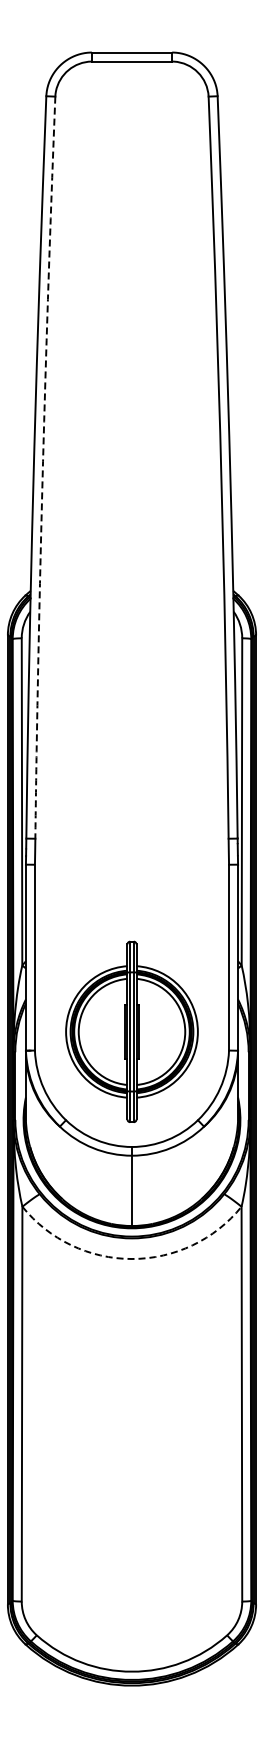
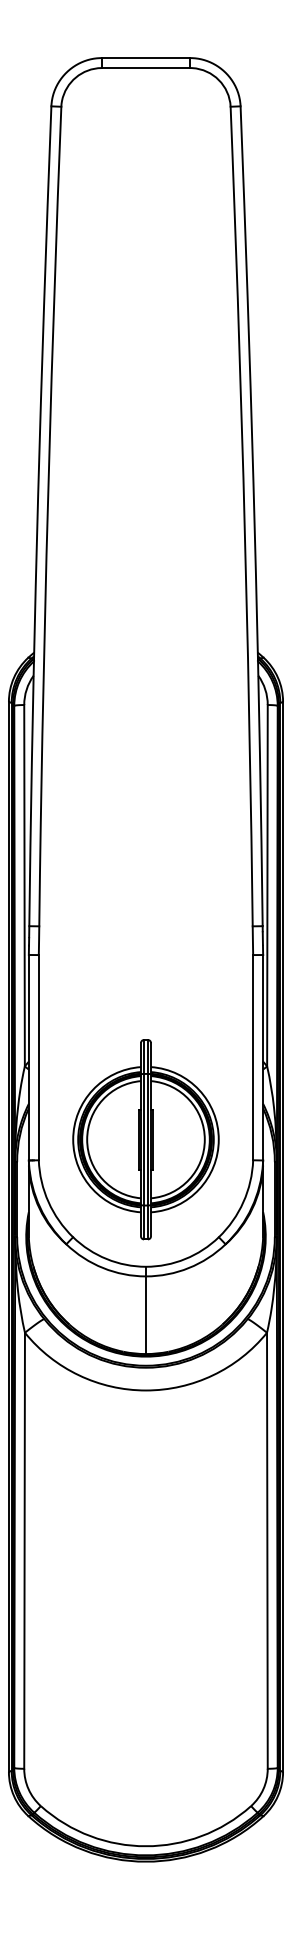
line: (42, 471) -> (47, 520), dashed -> solid
arc: (131, 1259) -> (145, 1391), dashed -> solid

